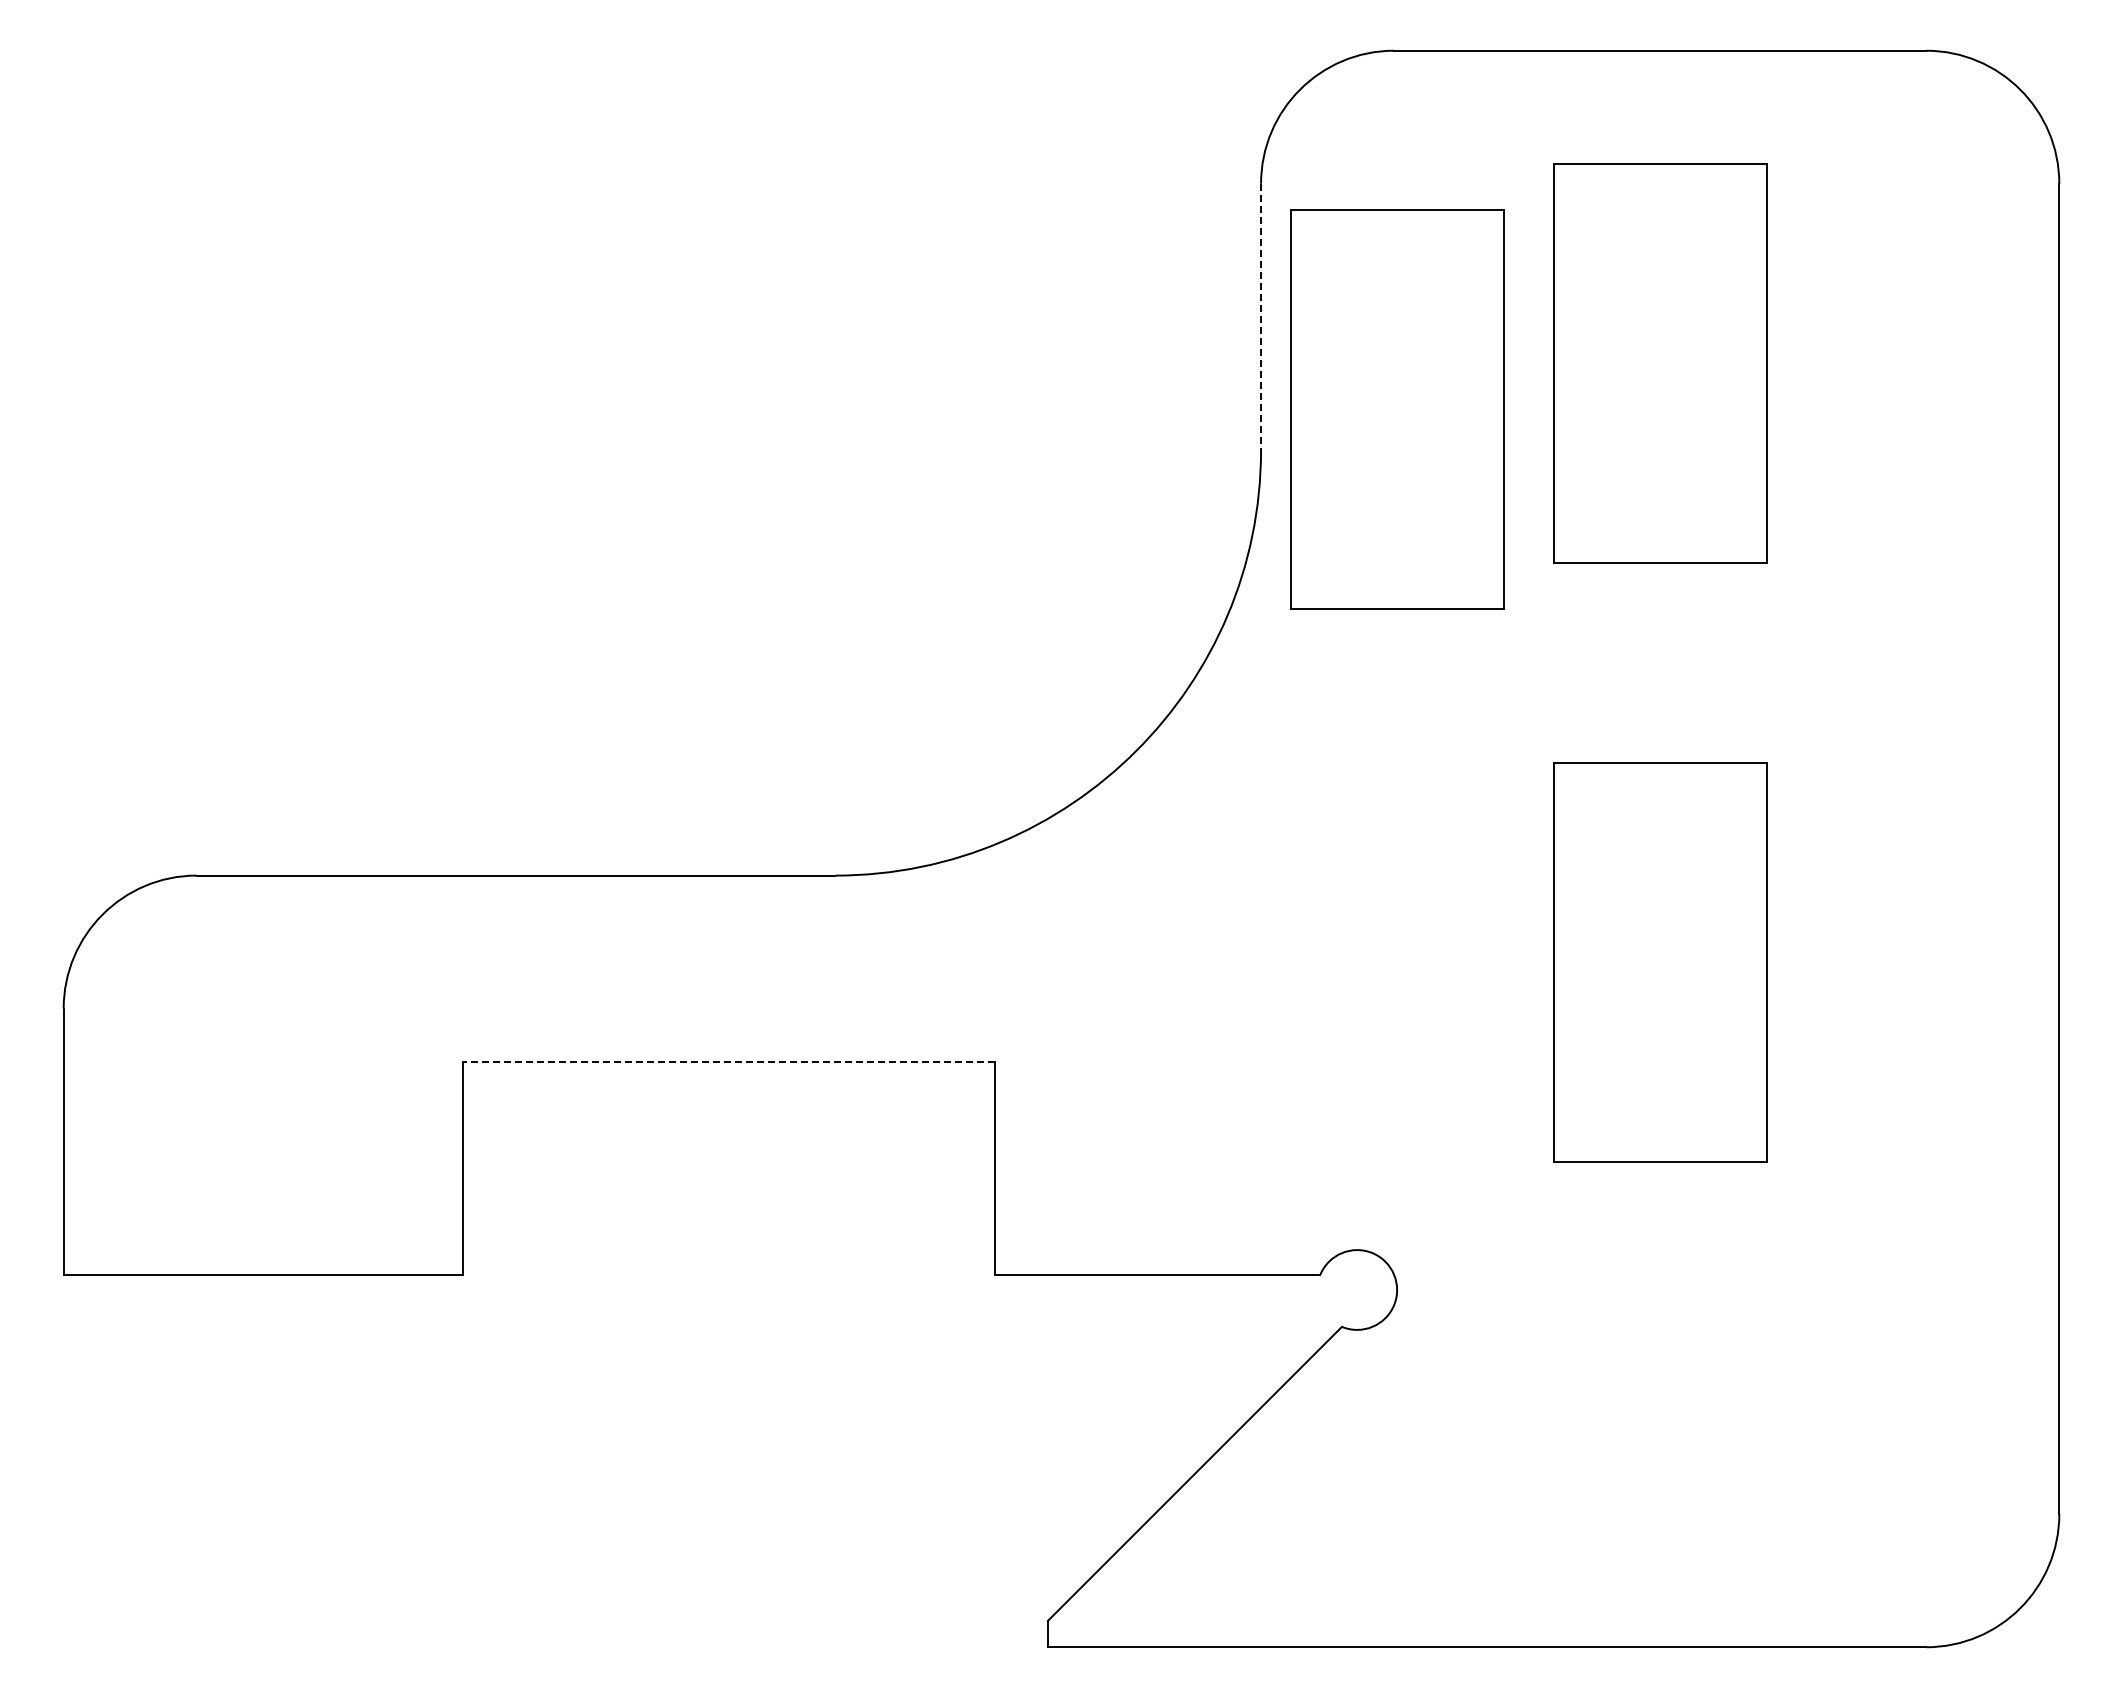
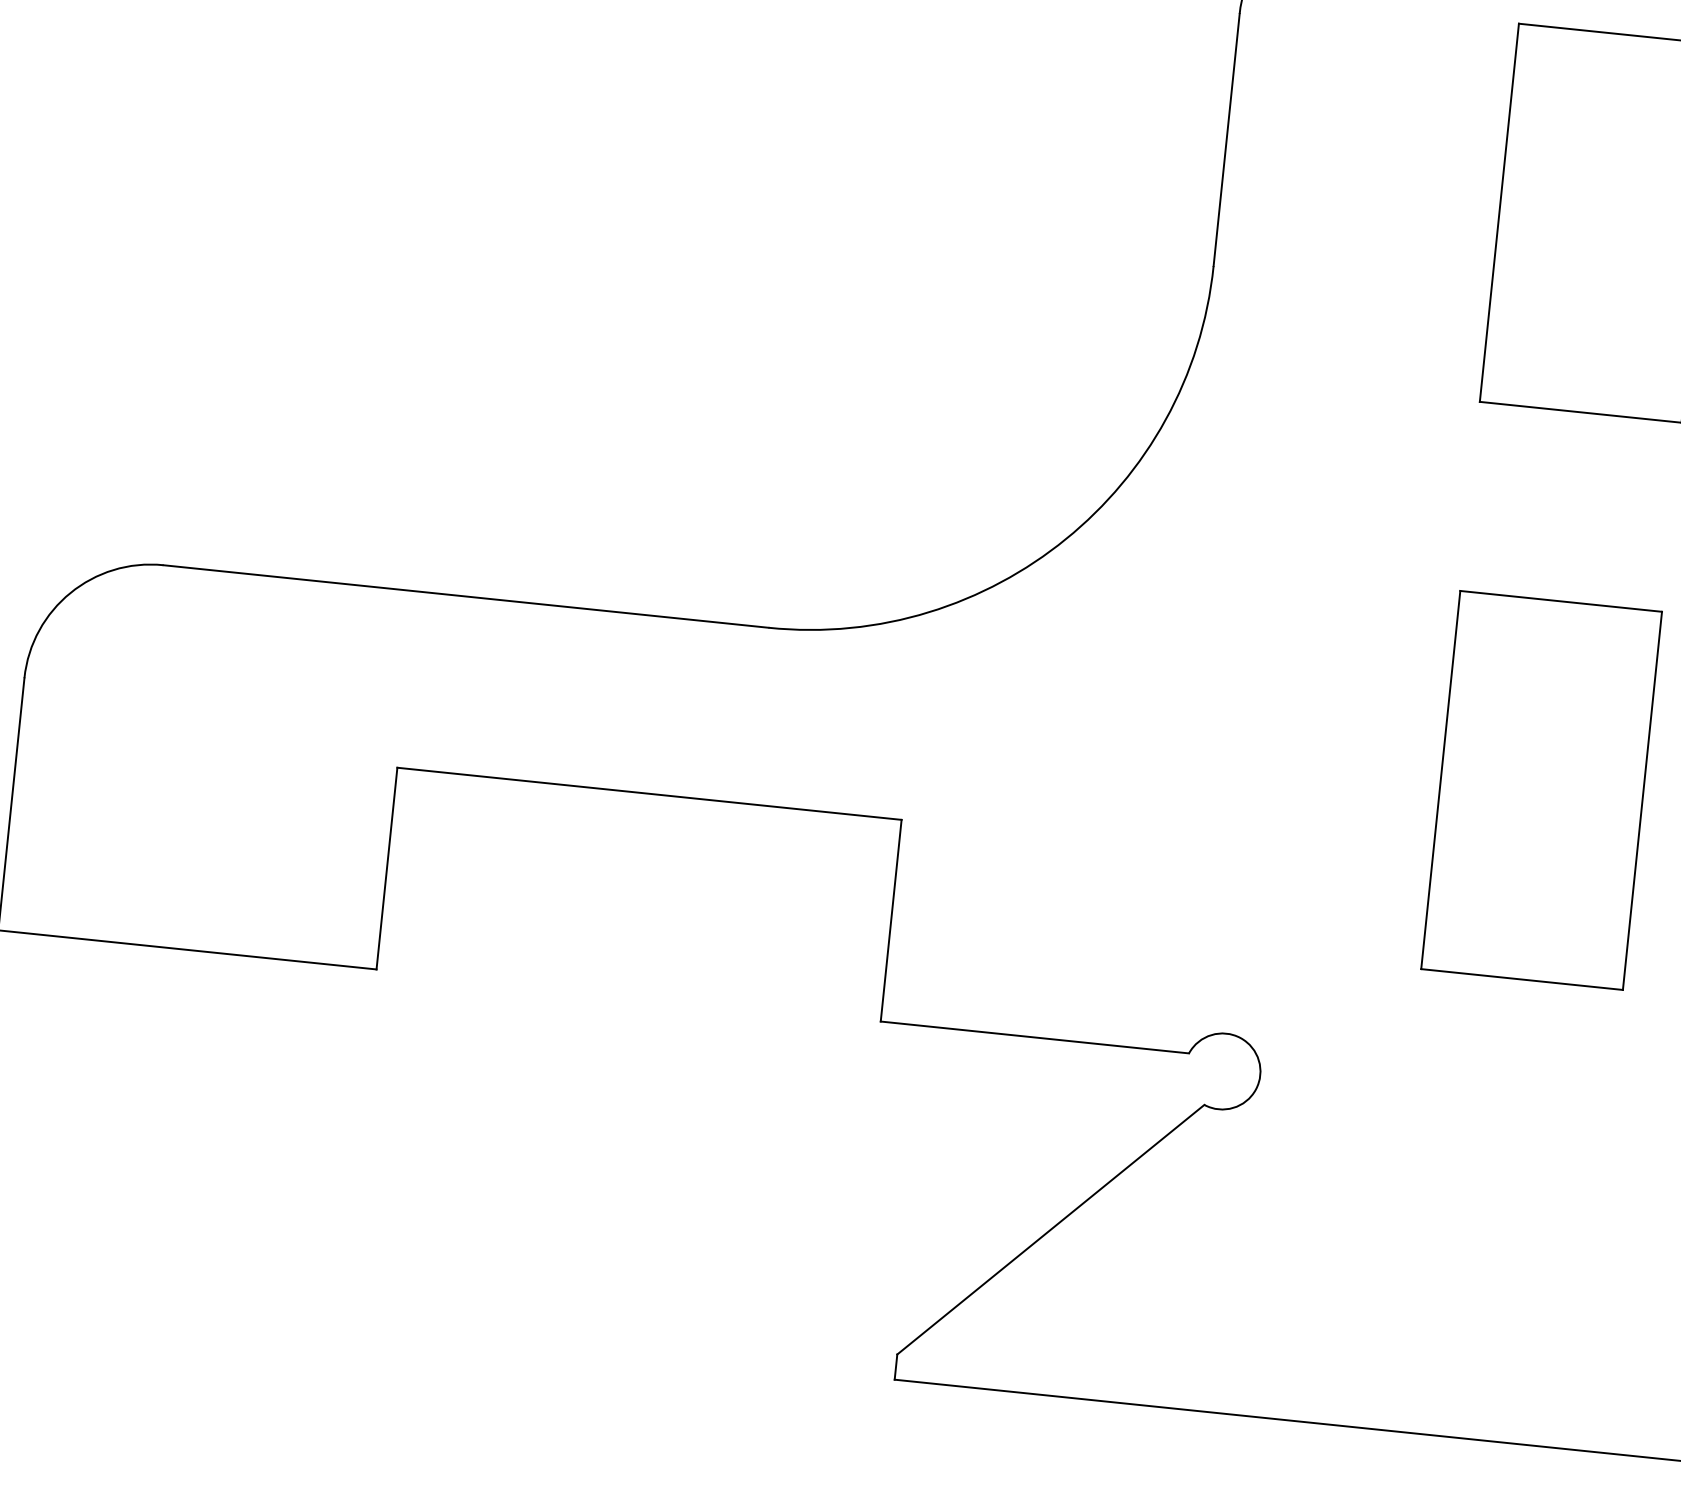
line: (1261, 317) -> (1226, 140), dashed -> solid
part: (1397, 409) -> (1346, 241), removed
line: (728, 1061) -> (649, 793), dashed -> solid

